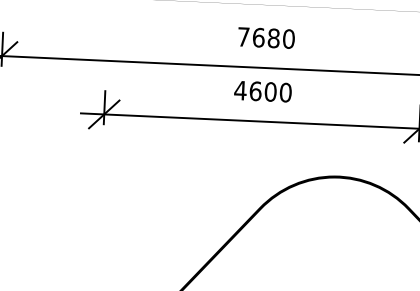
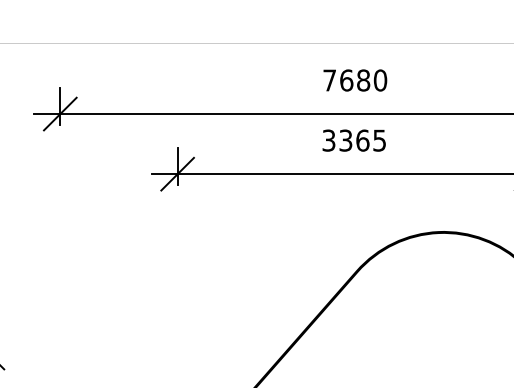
text: (263, 91) -> (354, 140), 4600 -> 3365

